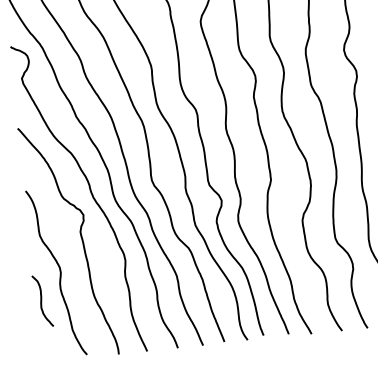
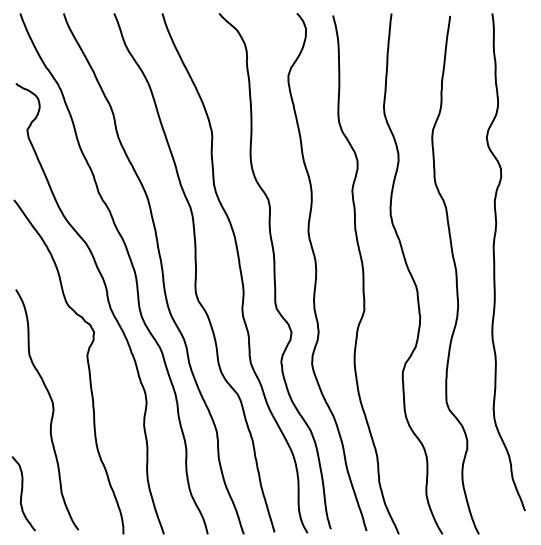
curve: (41, 301) -> (22, 493), moved

